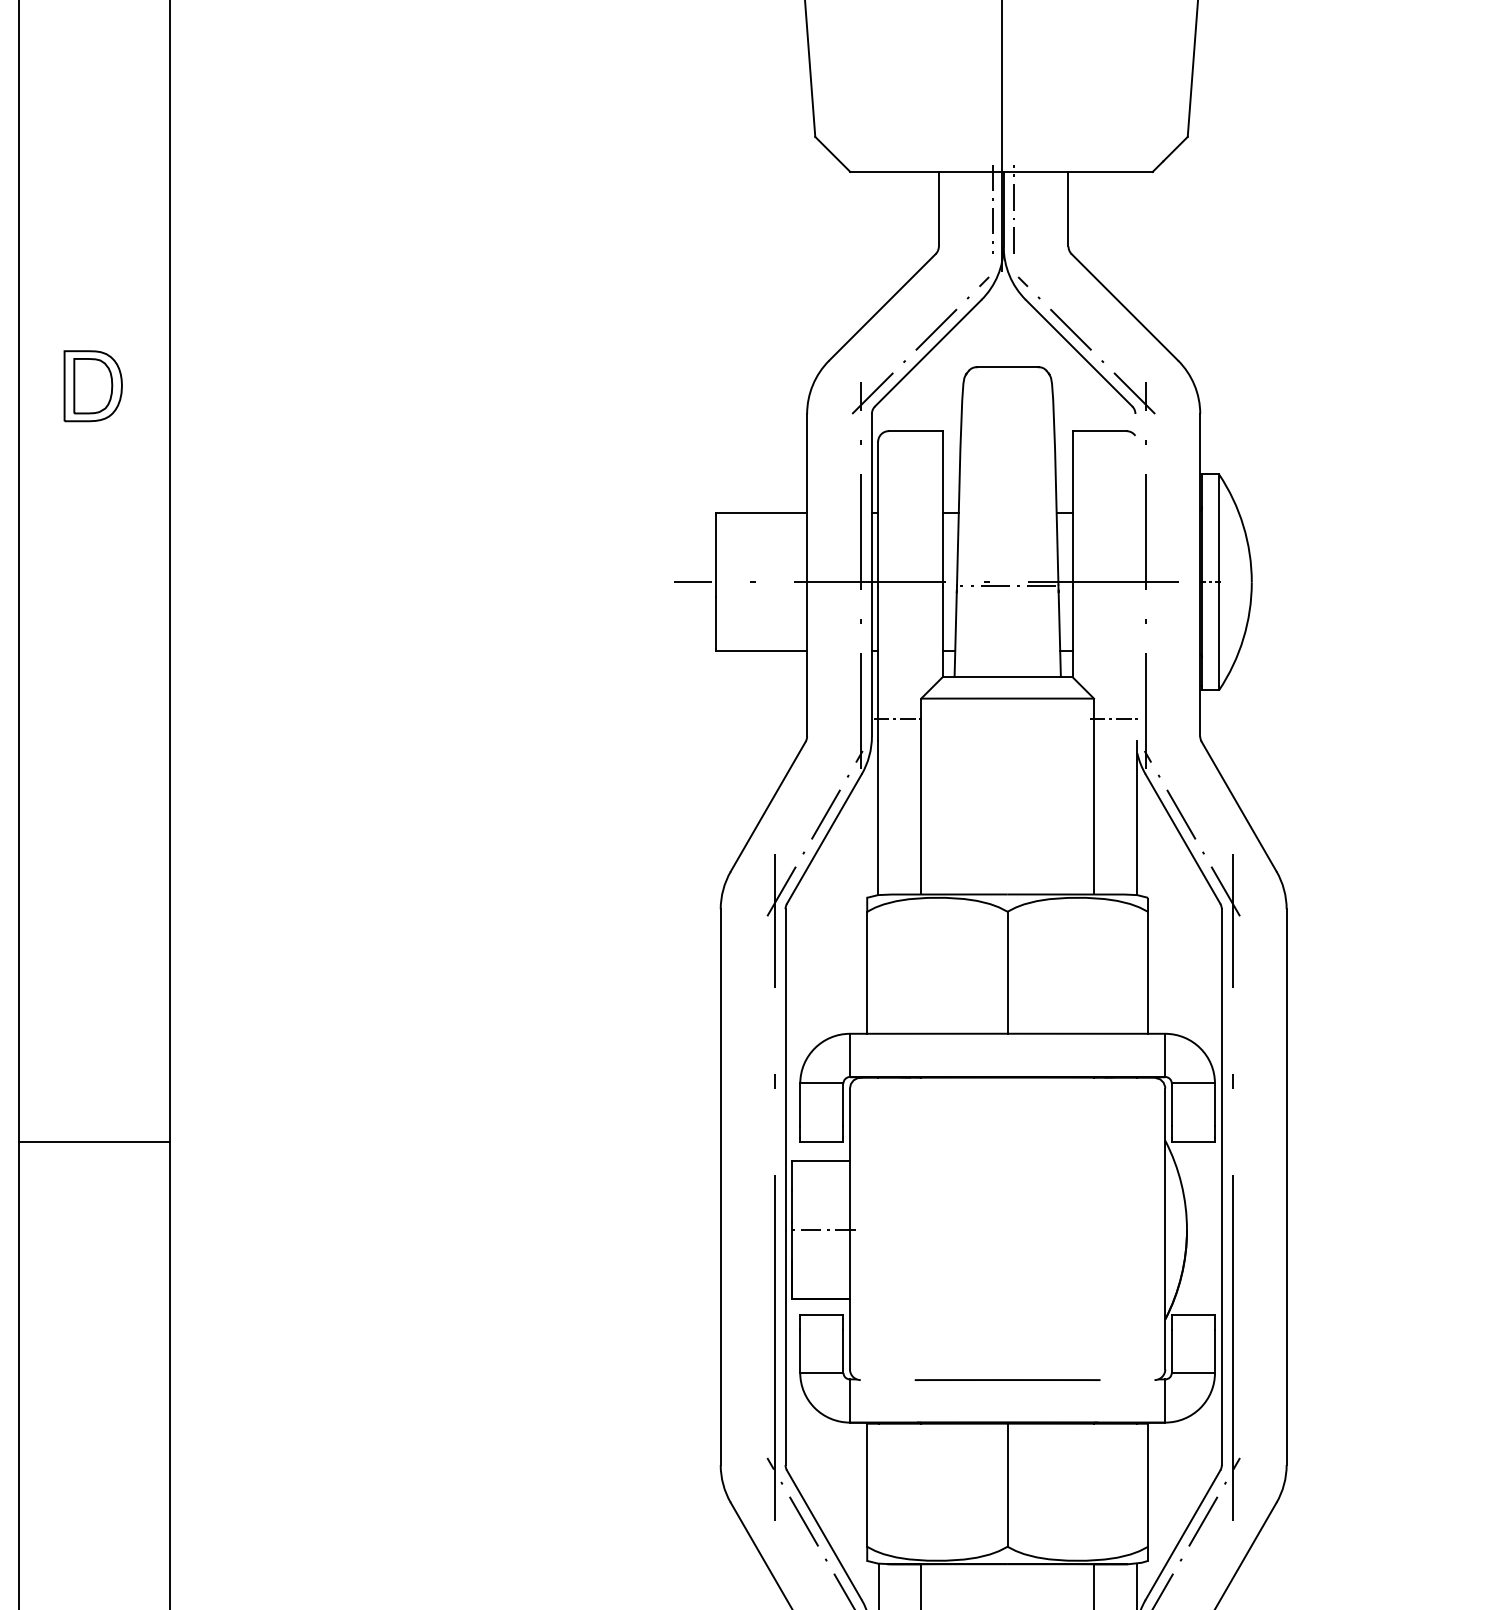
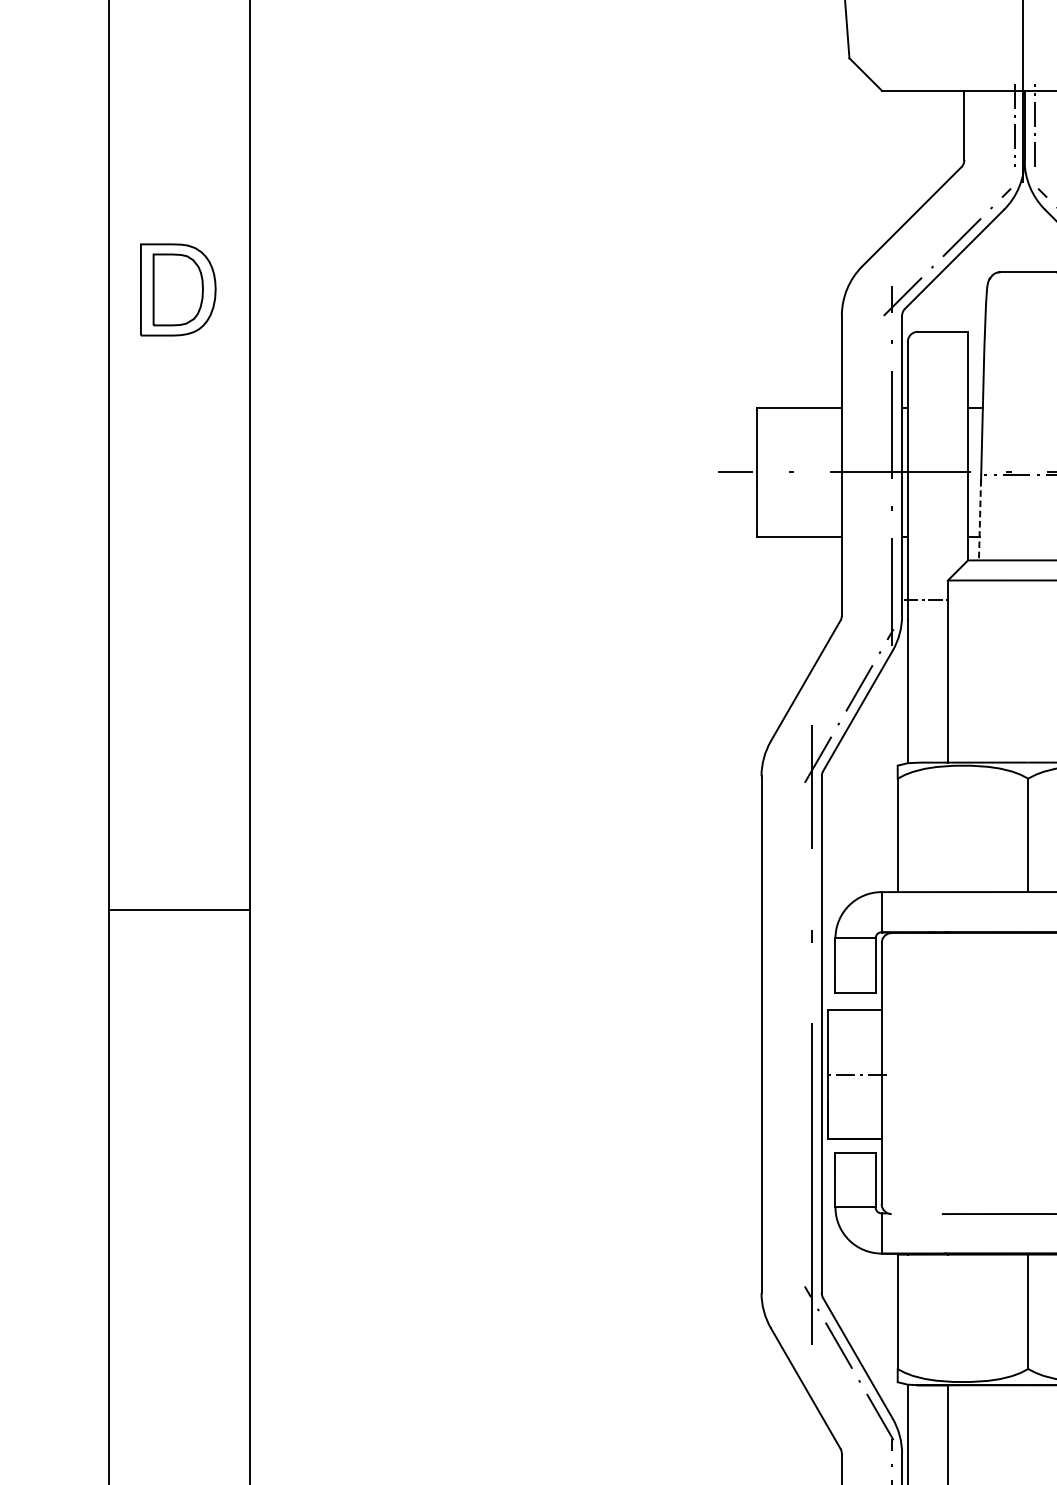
part: (92, 386) -> (177, 290), size x1.4
line: (955, 634) -> (979, 520), solid -> dashed
line: (94, 1142) -> (179, 910), moved

